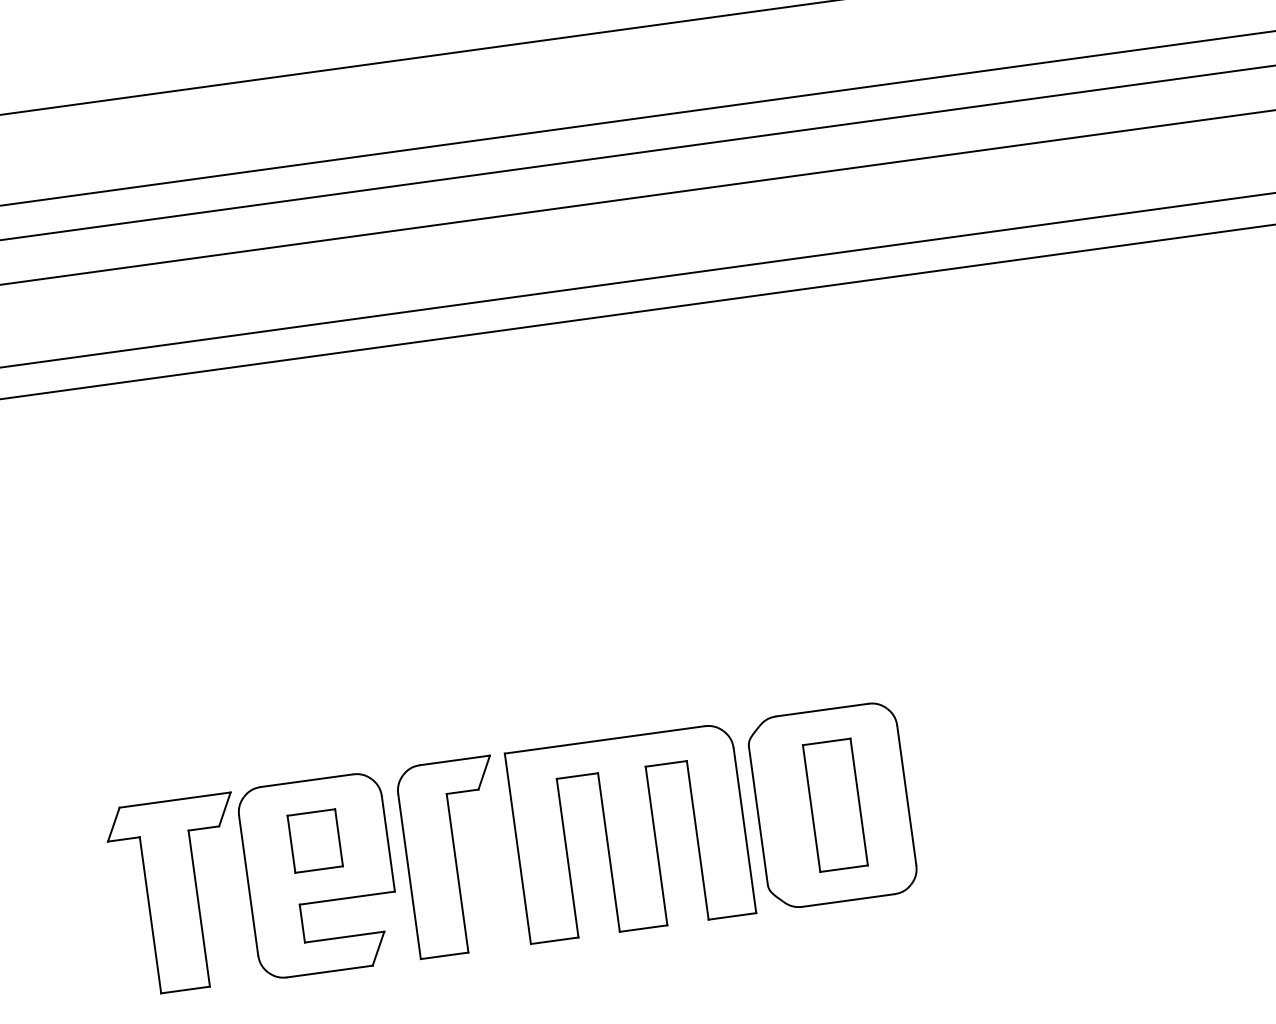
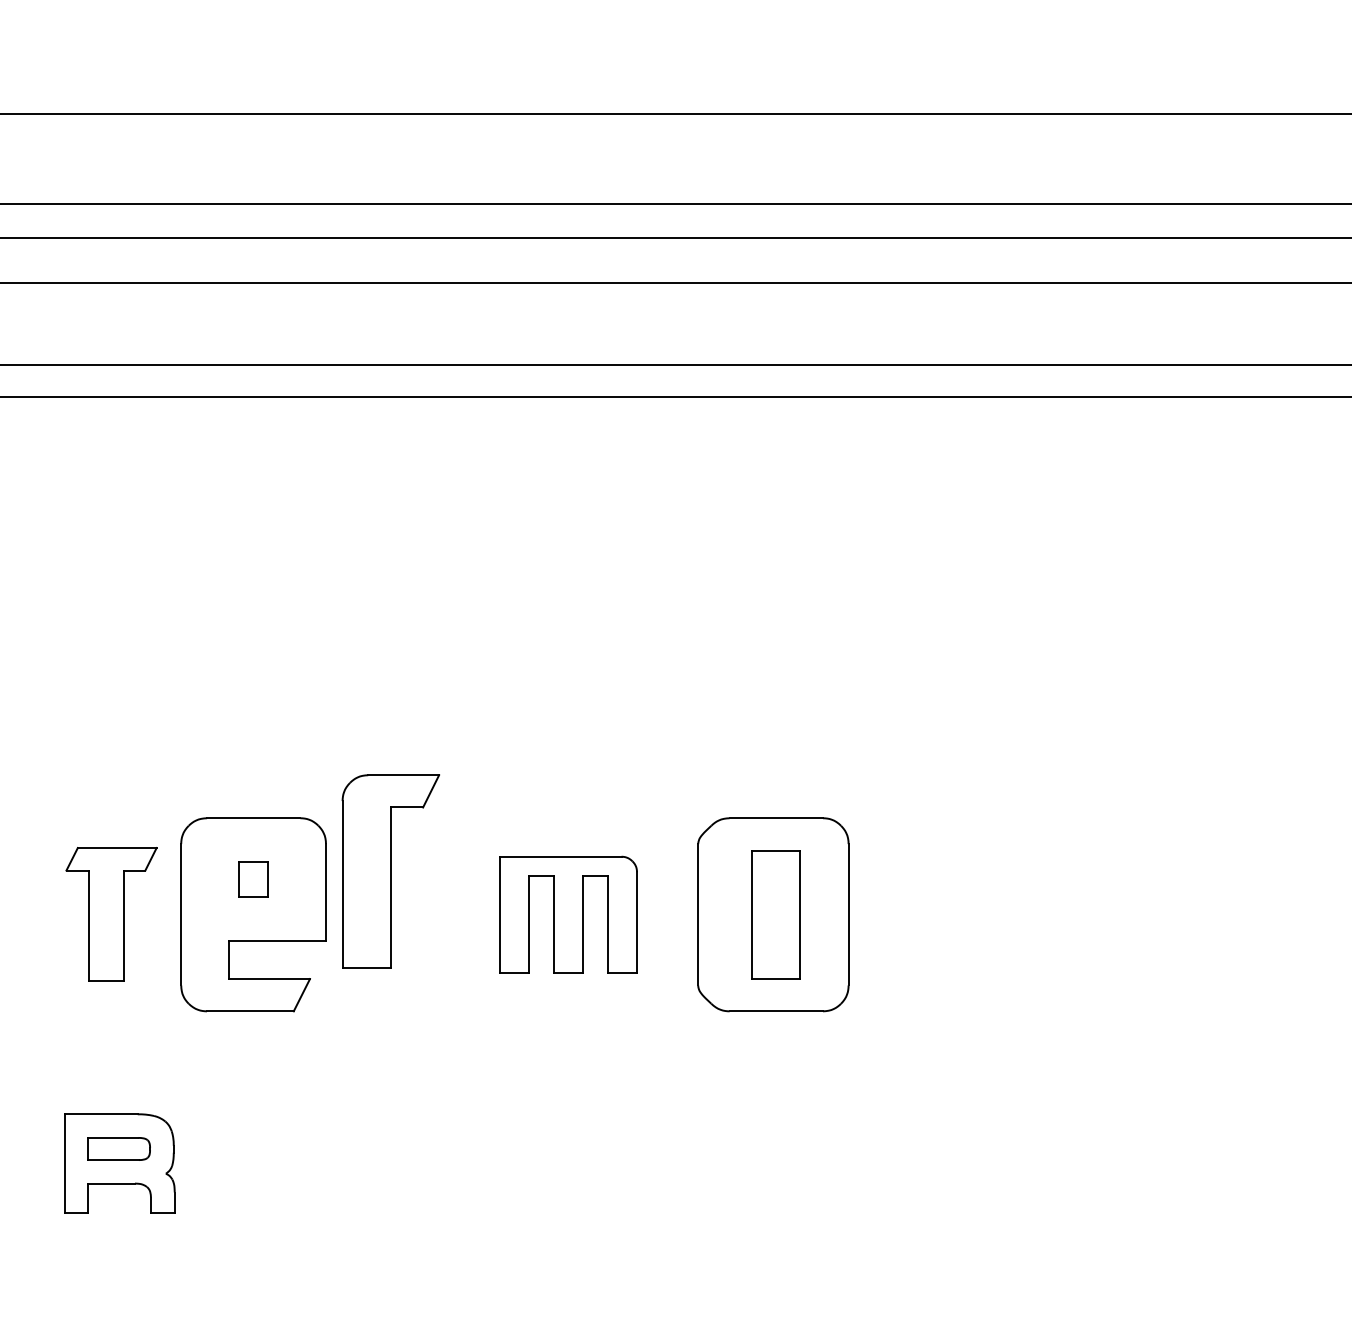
part: (630, 833) -> (568, 914), size x0.6
part: (315, 841) -> (253, 879), size x0.6
part: (455, 857) -> (390, 871), moved
part: (179, 894) -> (111, 914), size x0.7

